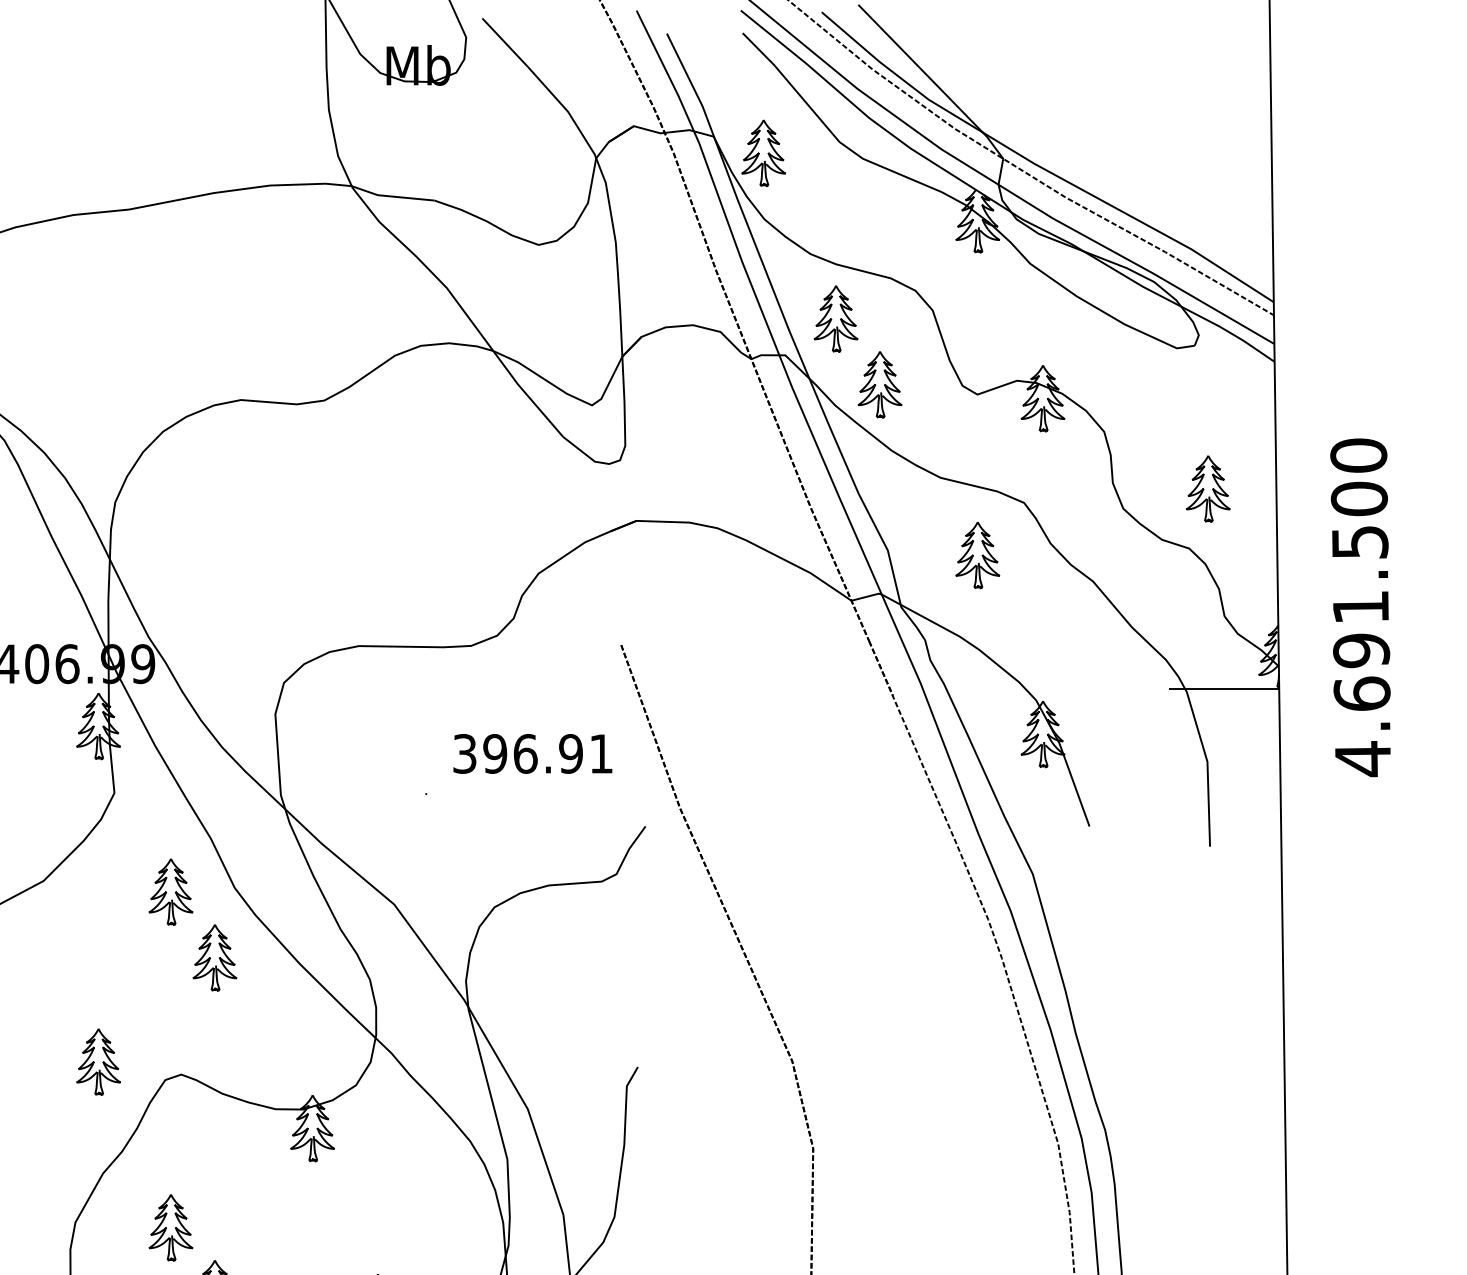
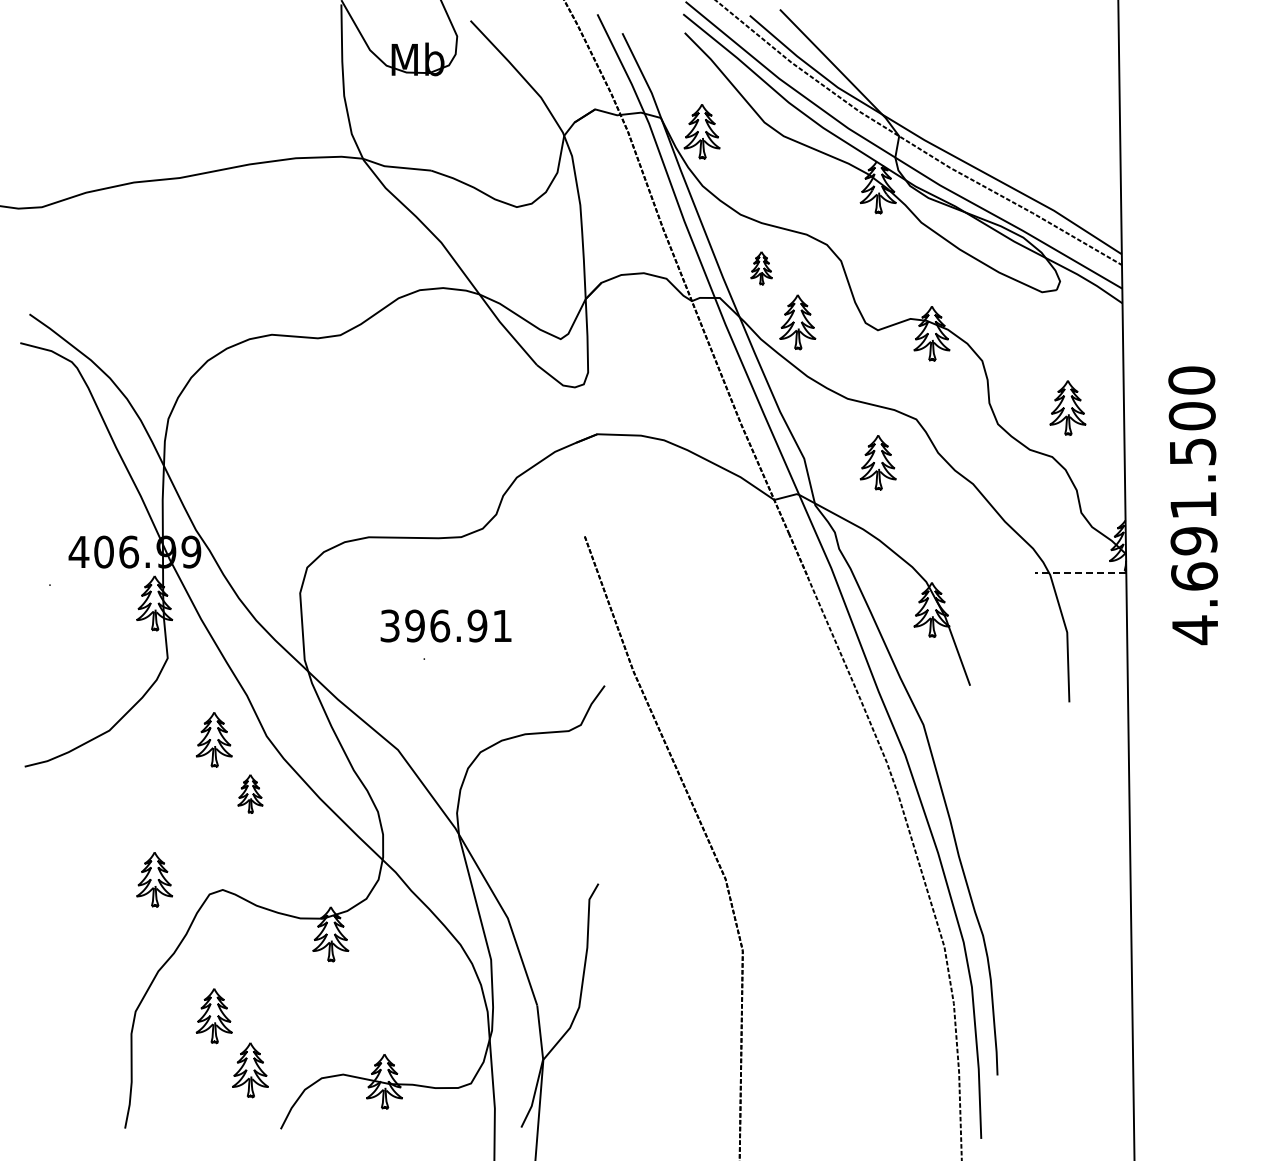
part: (835, 319) -> (761, 268), size x0.6
line: (1223, 688) -> (1080, 572), solid -> dashed
text: (532, 753) -> (445, 625), moved
part: (215, 957) -> (250, 793), size x0.7

